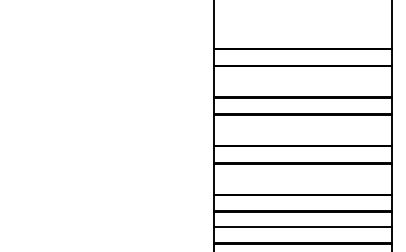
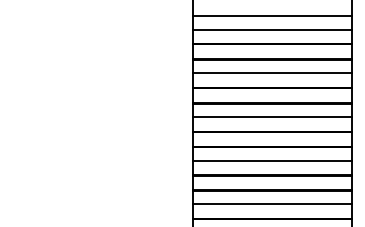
line: (302, 17) -> (271, 15), added
line: (302, 32) -> (271, 29), added
line: (302, 81) -> (271, 73), added
line: (302, 129) -> (271, 116), added
line: (302, 178) -> (271, 160), added

